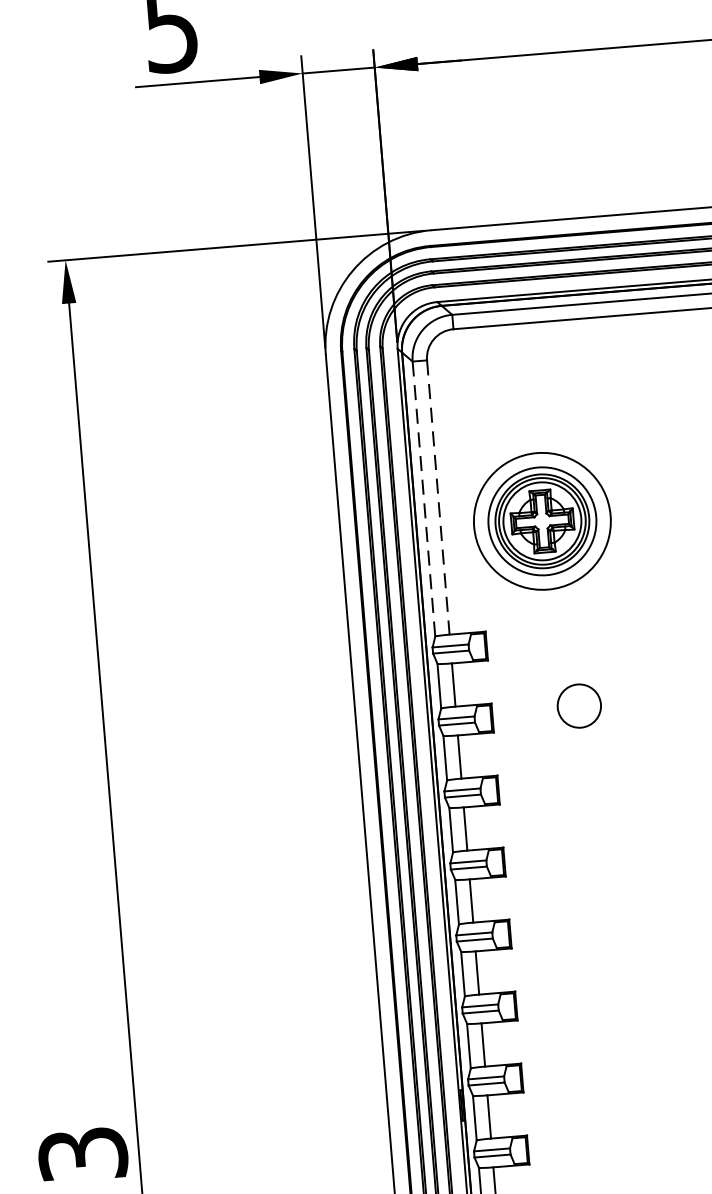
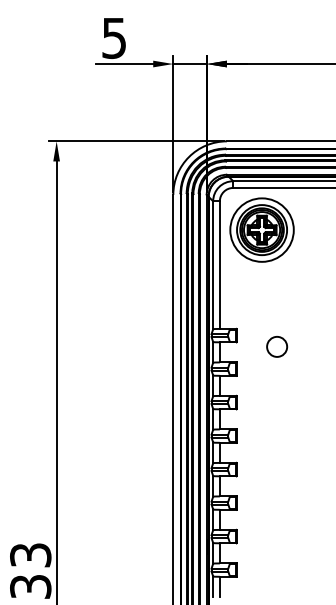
line: (437, 498) -> (219, 265), dashed -> solid
line: (424, 499) -> (213, 265), dashed -> solid
part: (541, 520) -> (261, 229), moved
circle: (580, 705) -> (277, 346), moved

